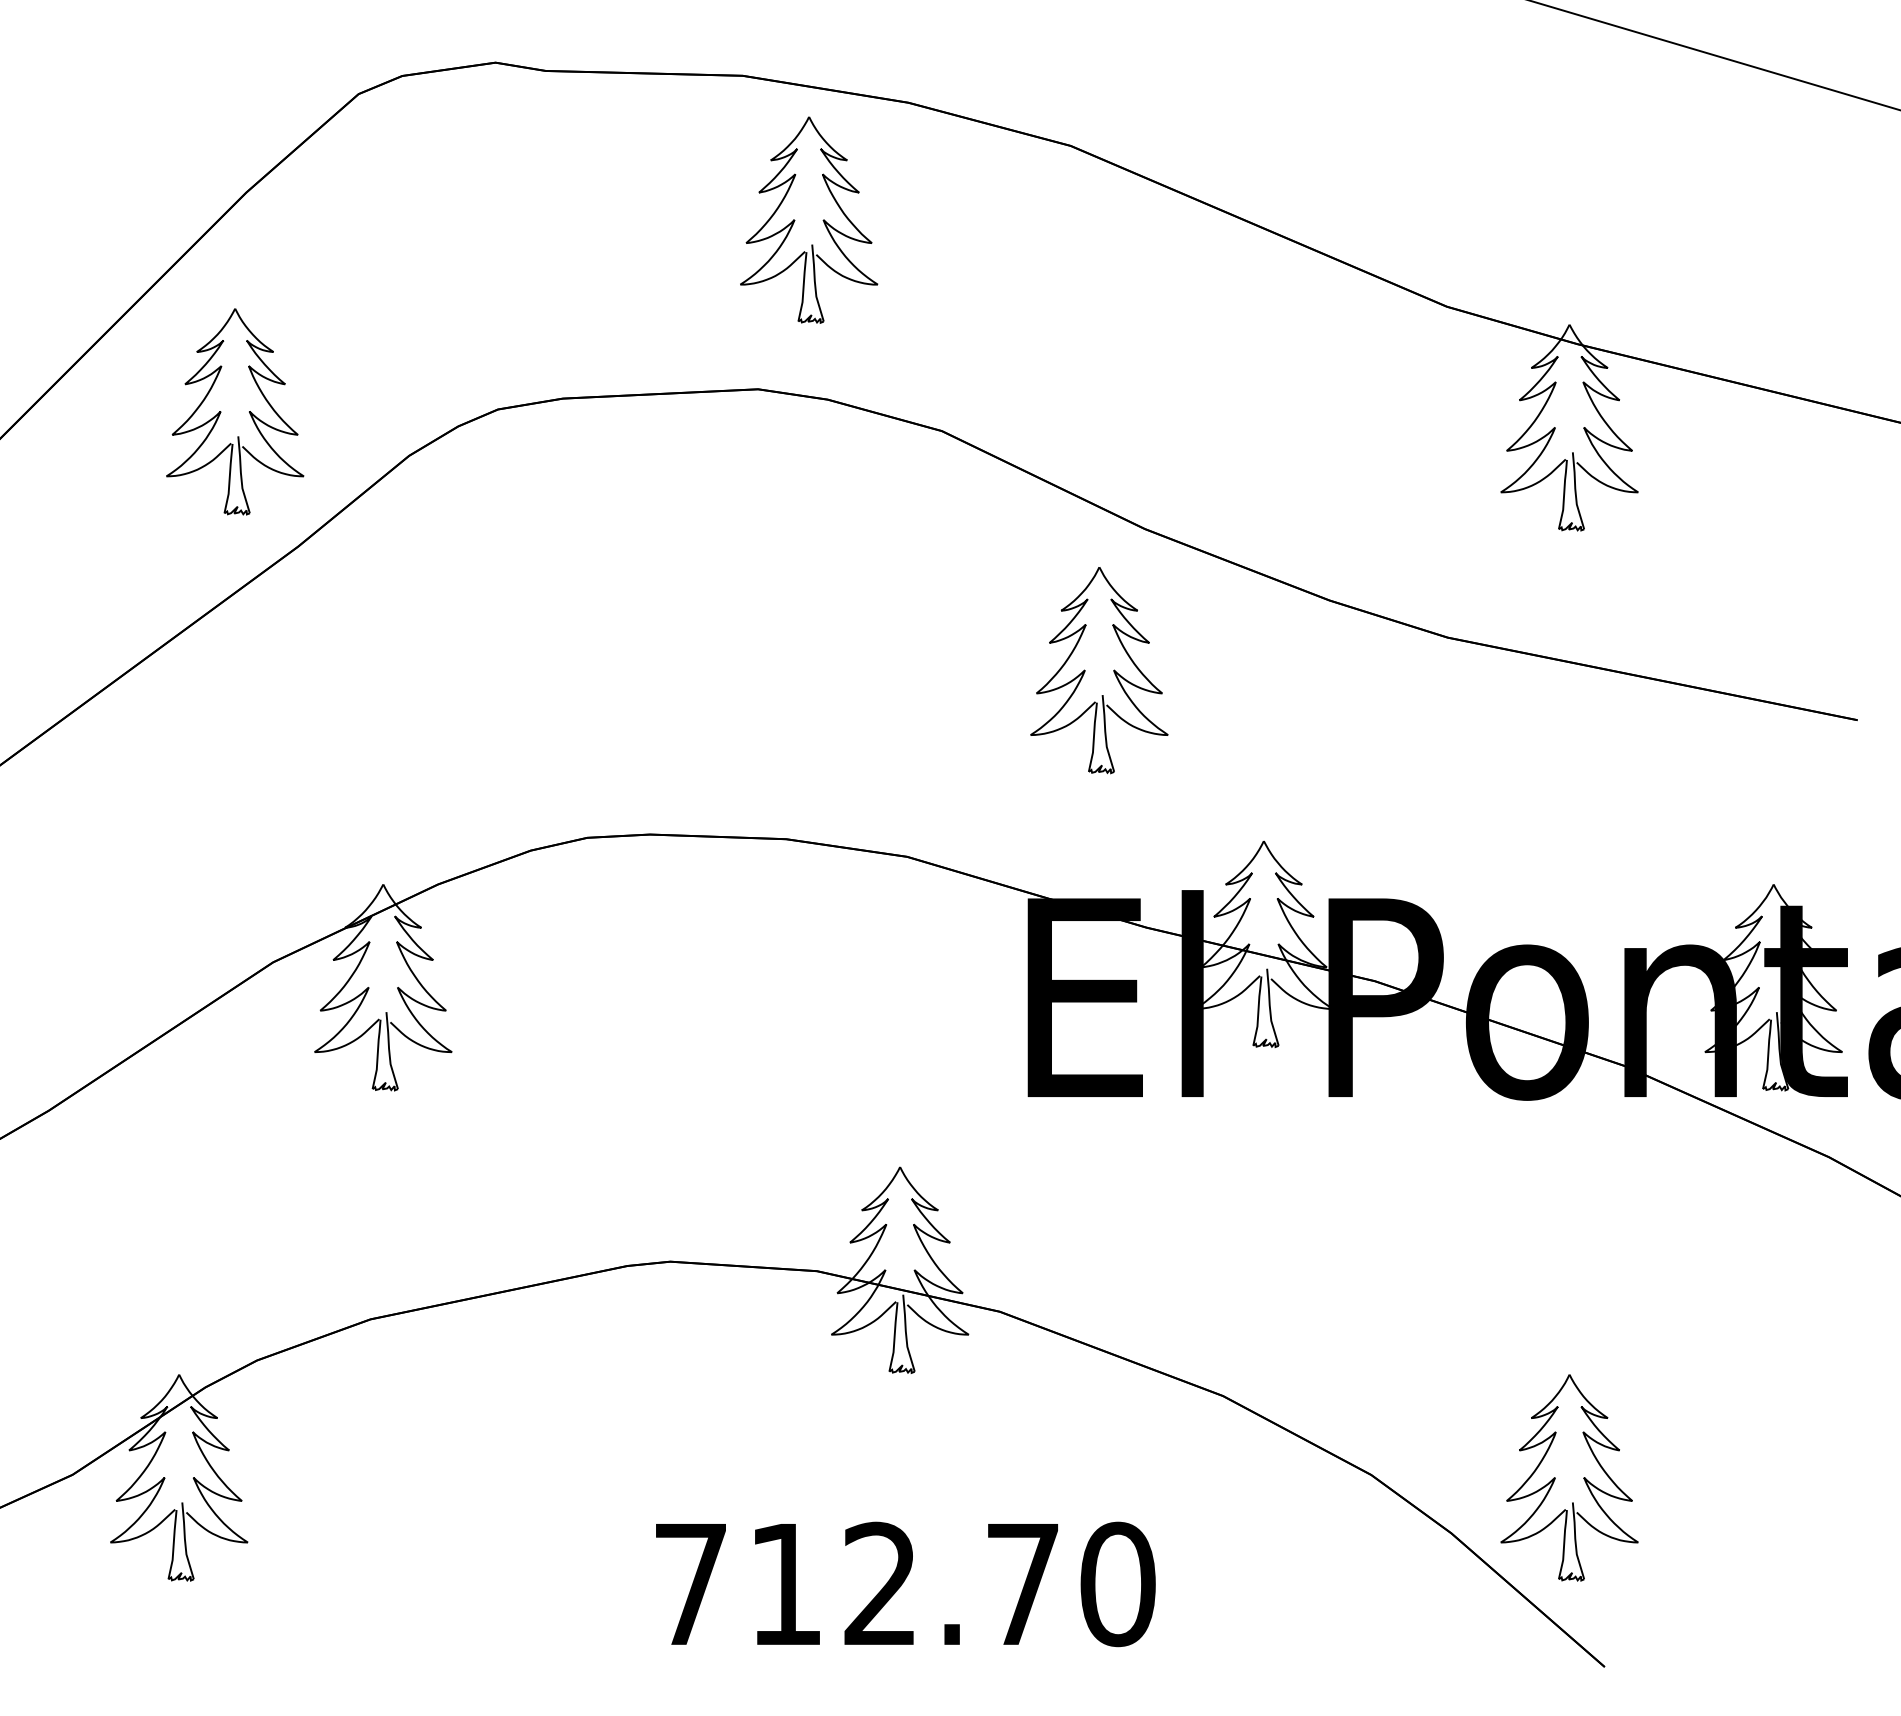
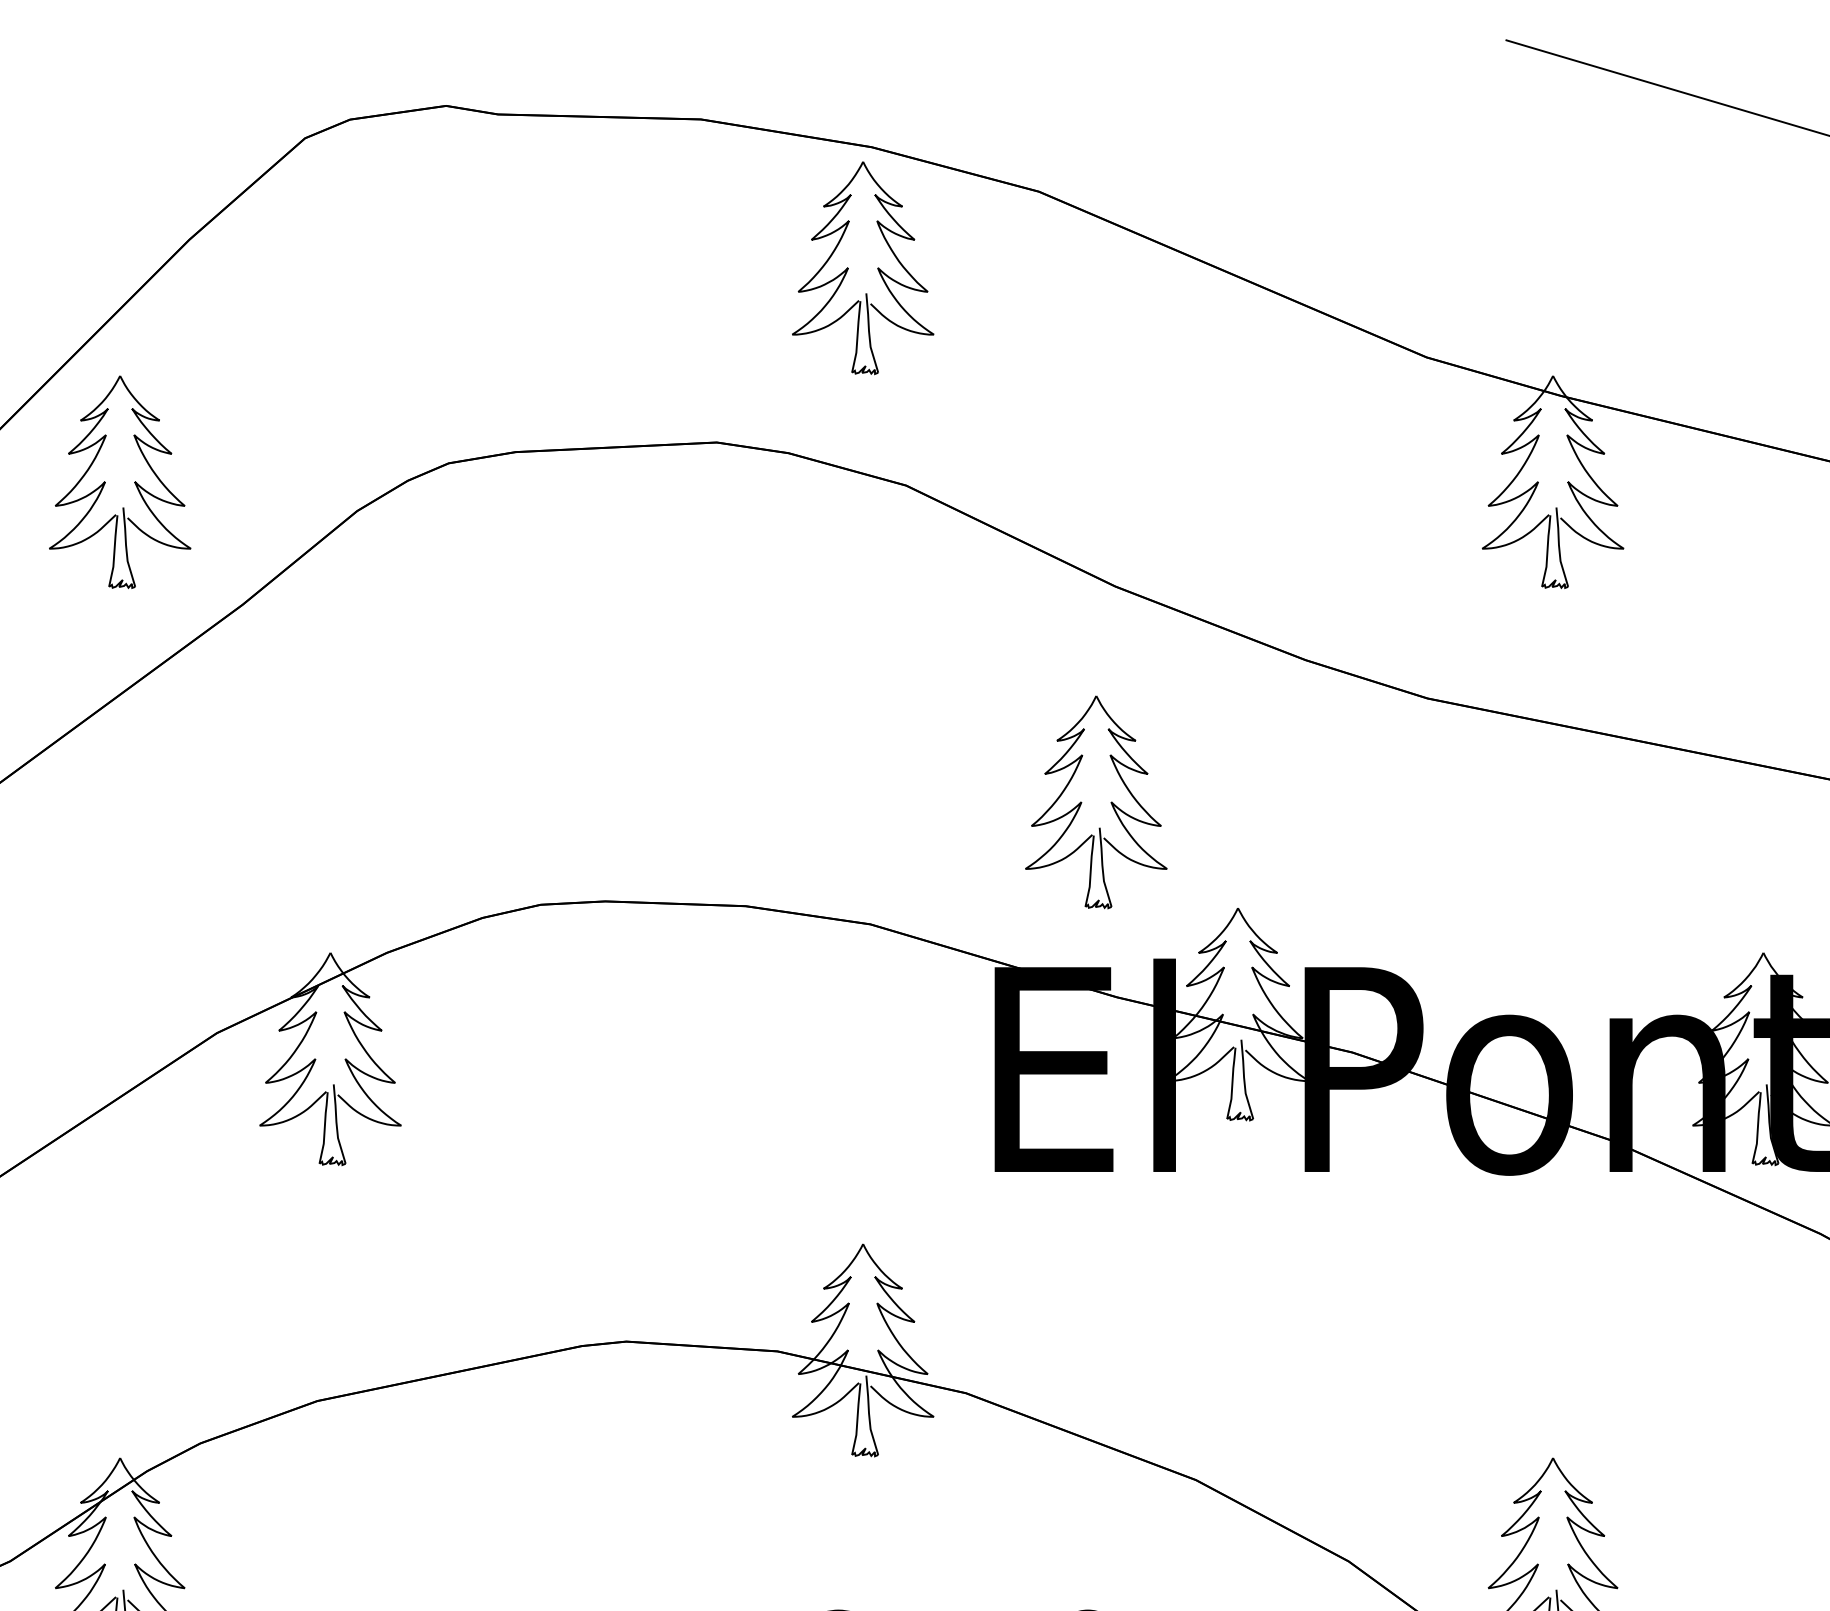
part: (822, 220) -> (876, 268), moved
part: (221, 411) -> (106, 481), moved
part: (1085, 670) -> (1082, 802), moved

